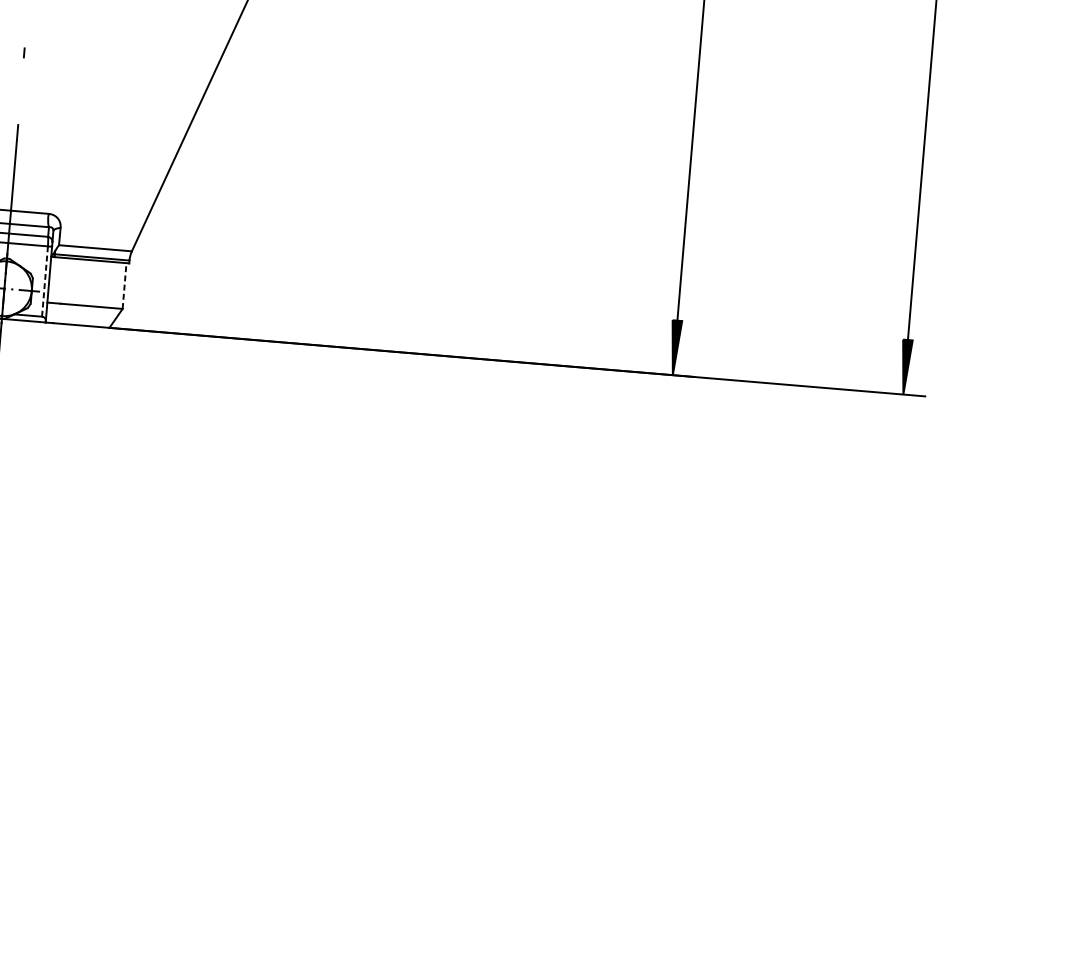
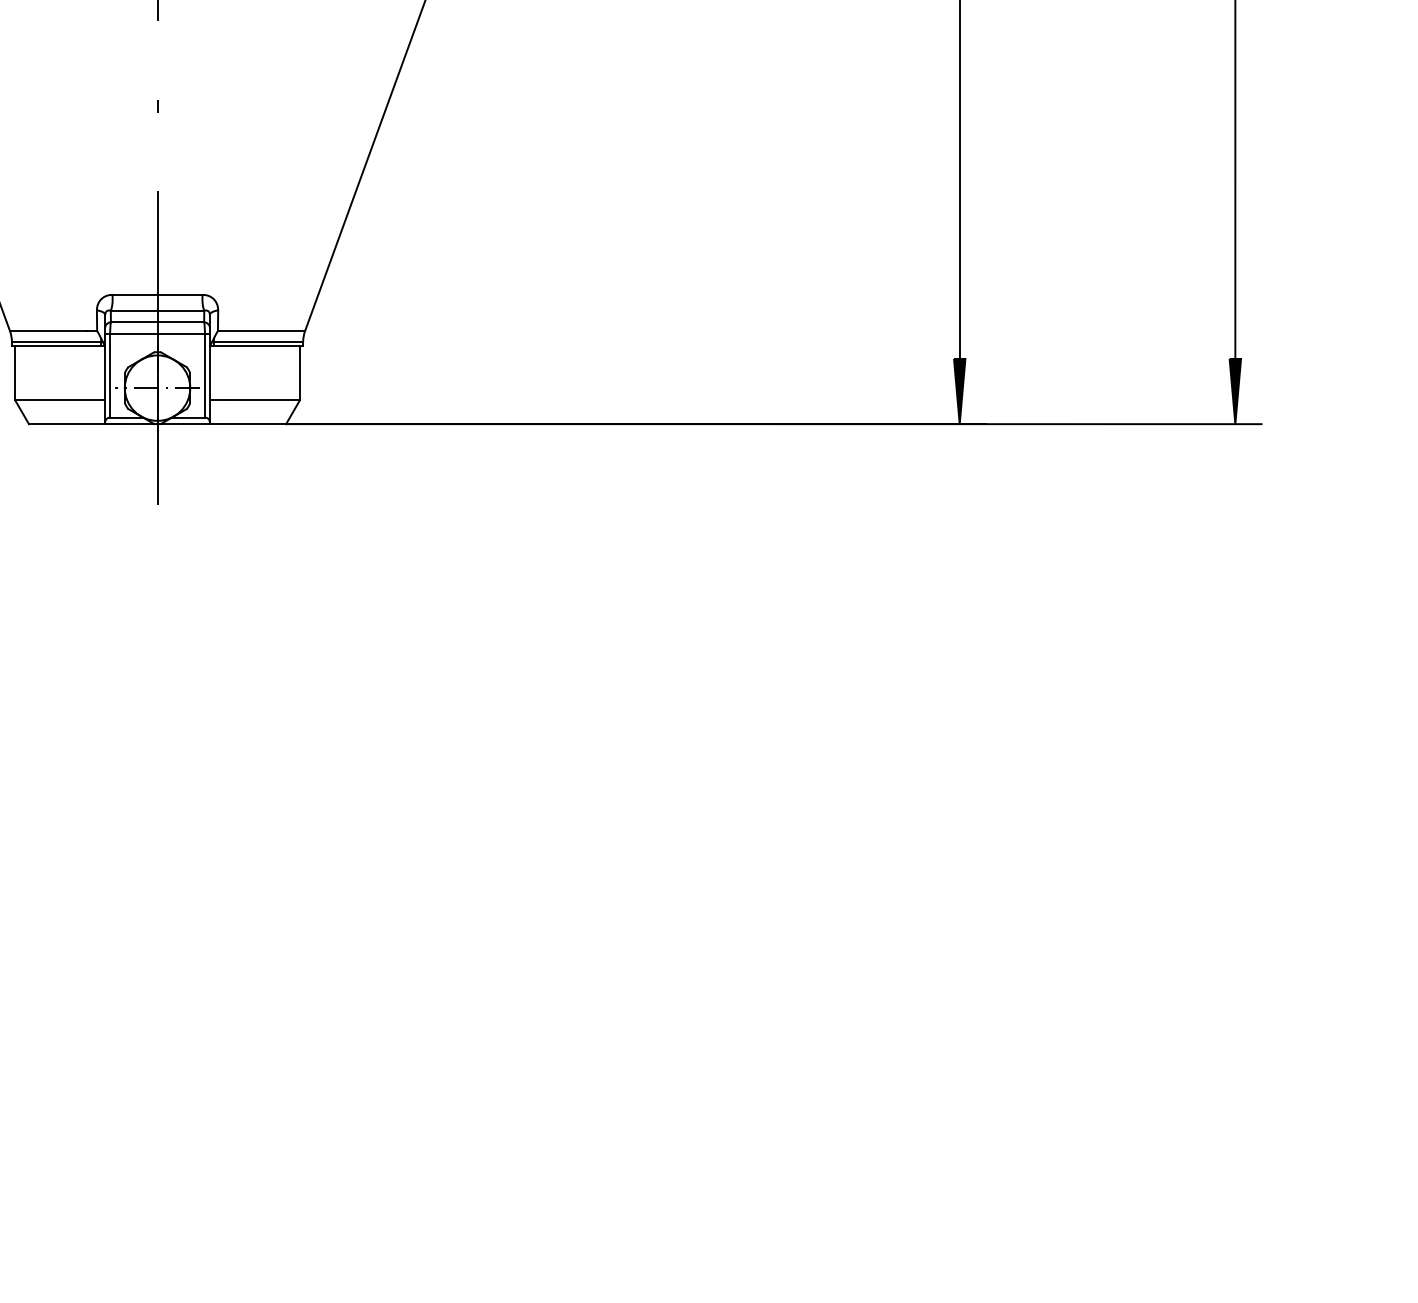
line: (44, 282) -> (204, 376), dashed -> solid
line: (124, 285) -> (299, 372), dashed -> solid

